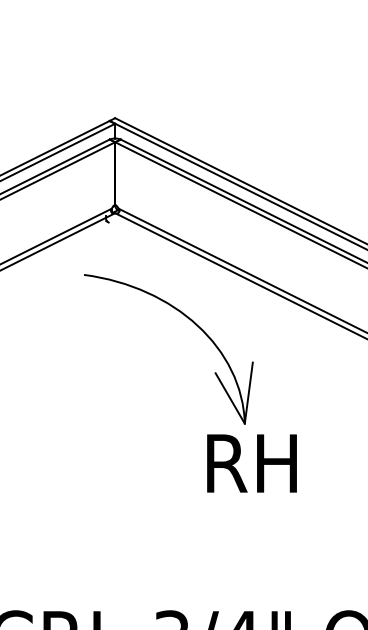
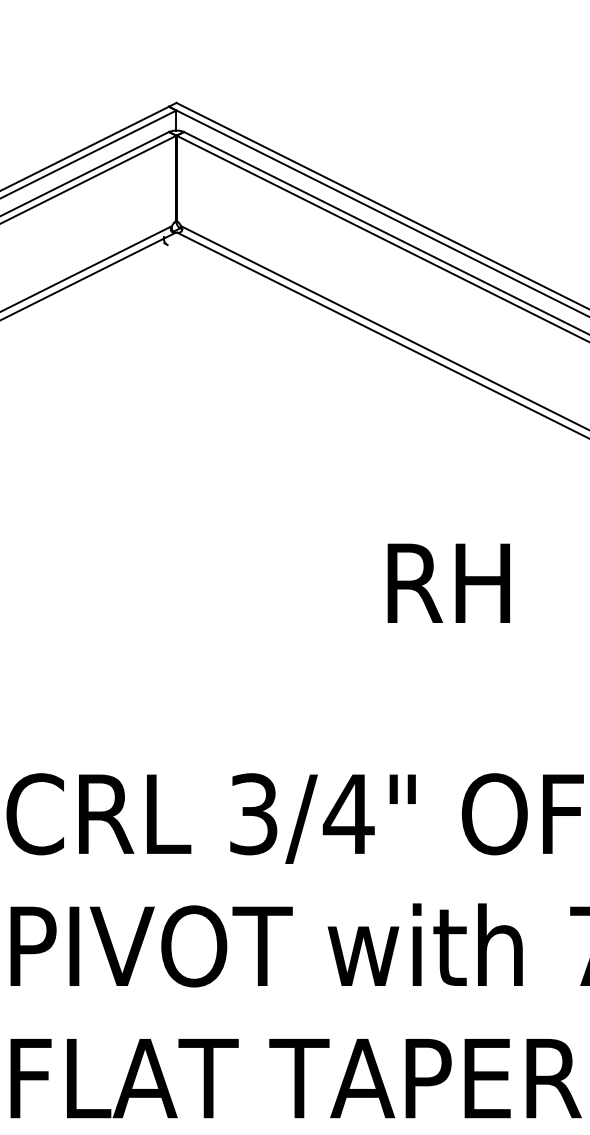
part: (193, 323) -> (283, 382), removed
text: (251, 462) -> (448, 582), moved

